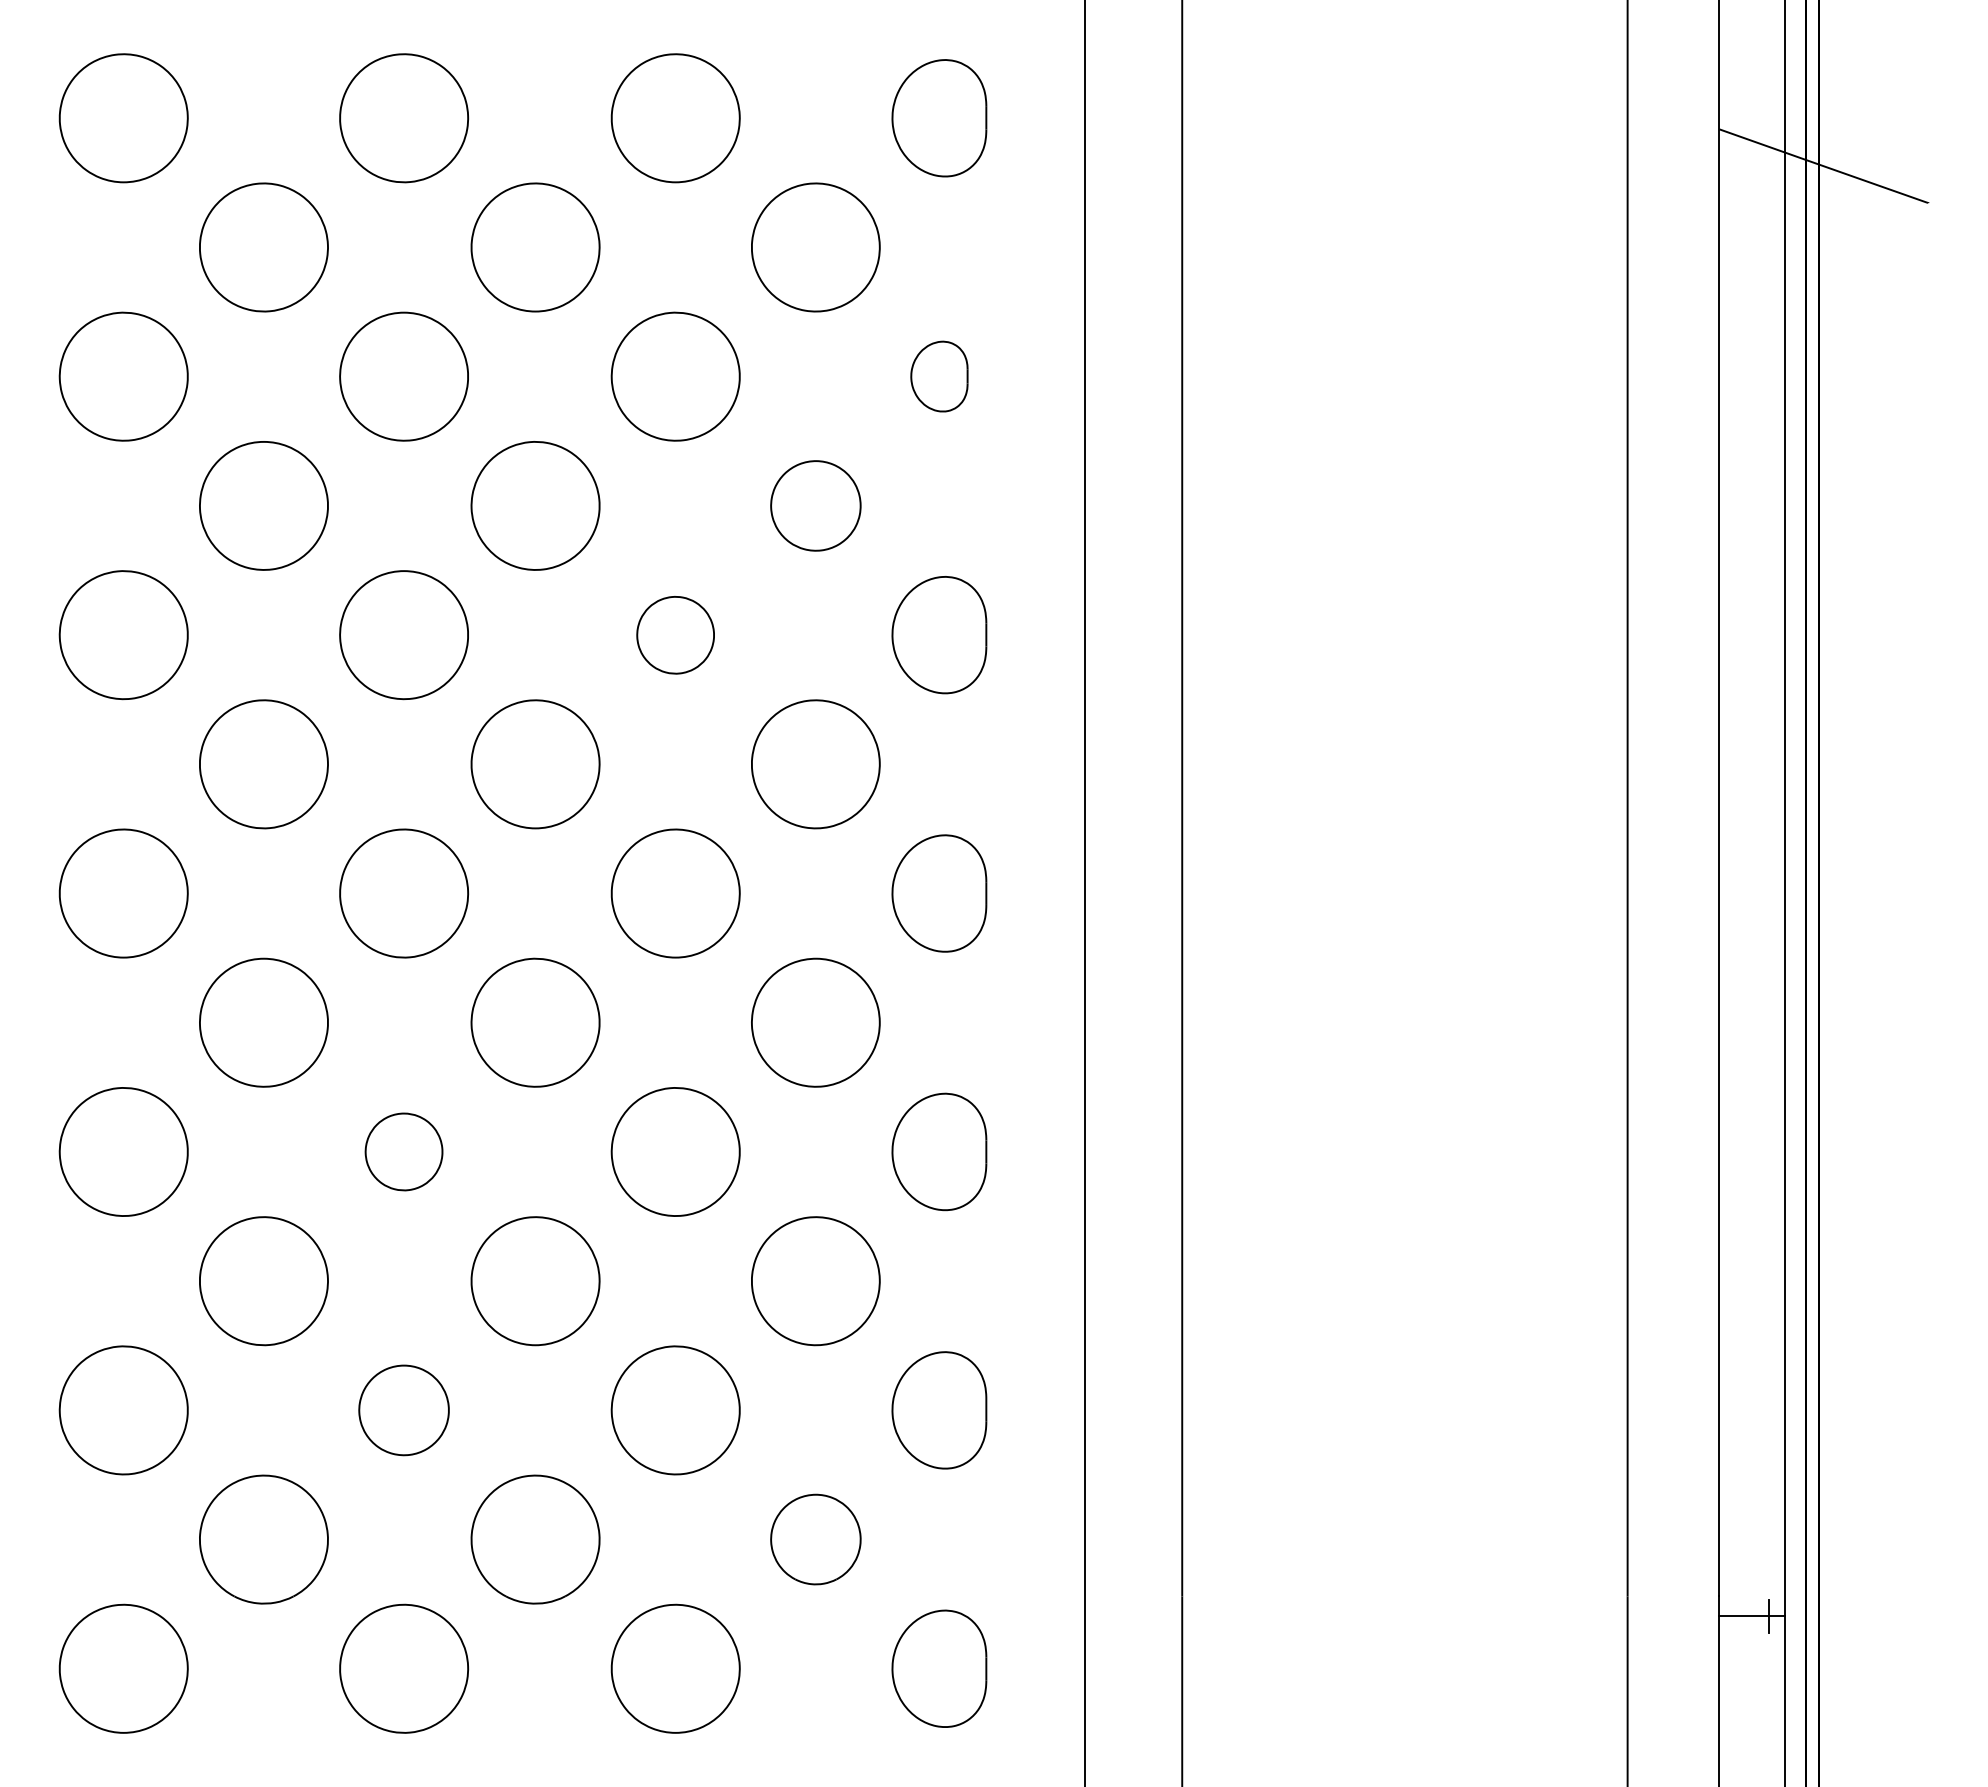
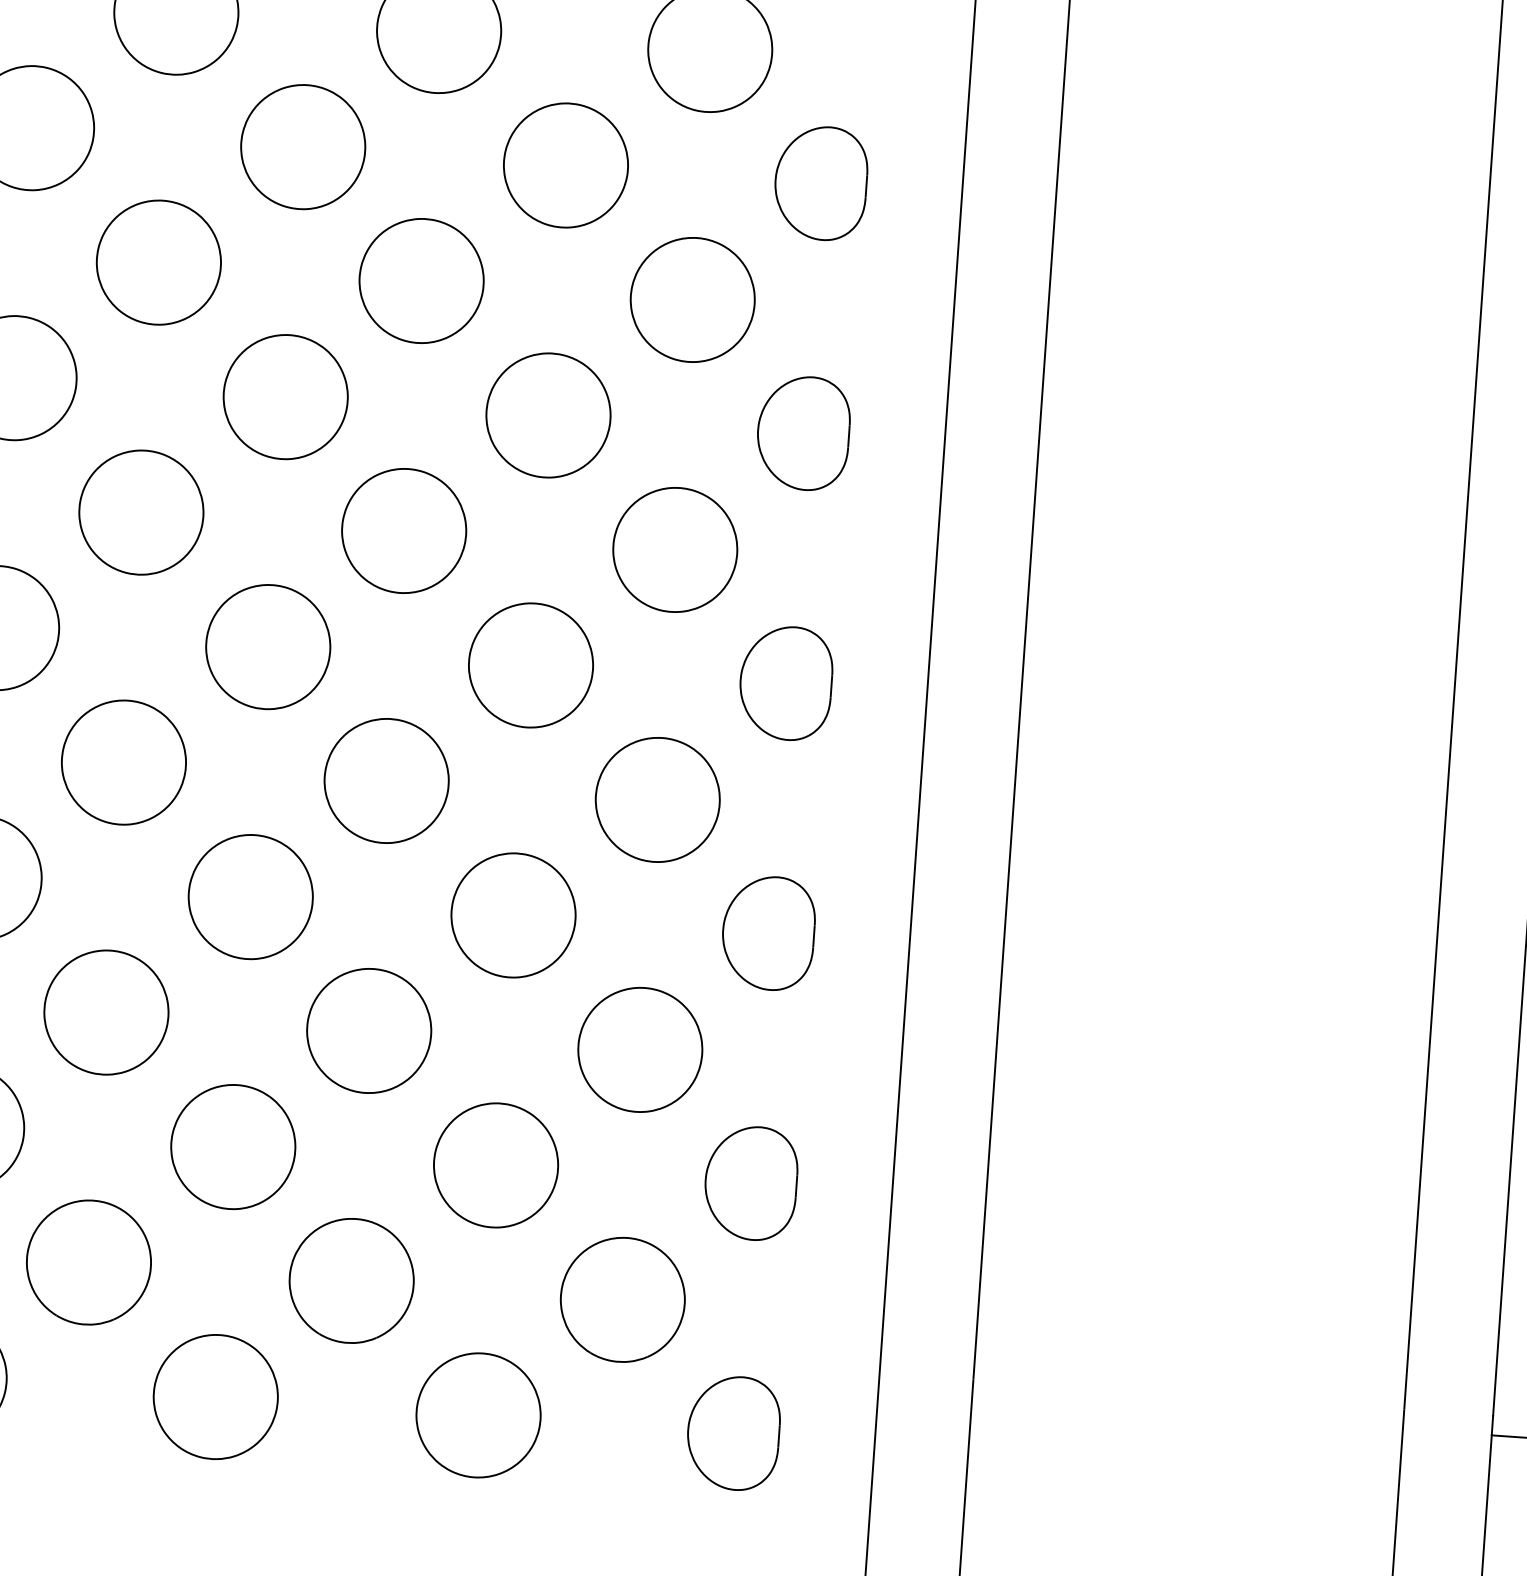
part: (939, 376) -> (821, 183), size x1.67
part: (815, 505) -> (692, 299), size x1.43
part: (675, 635) -> (548, 415), size x1.67
part: (403, 1151) -> (250, 896), size x1.67
part: (403, 1410) -> (232, 1147), size x1.43
part: (815, 1539) -> (622, 1299), size x1.43

